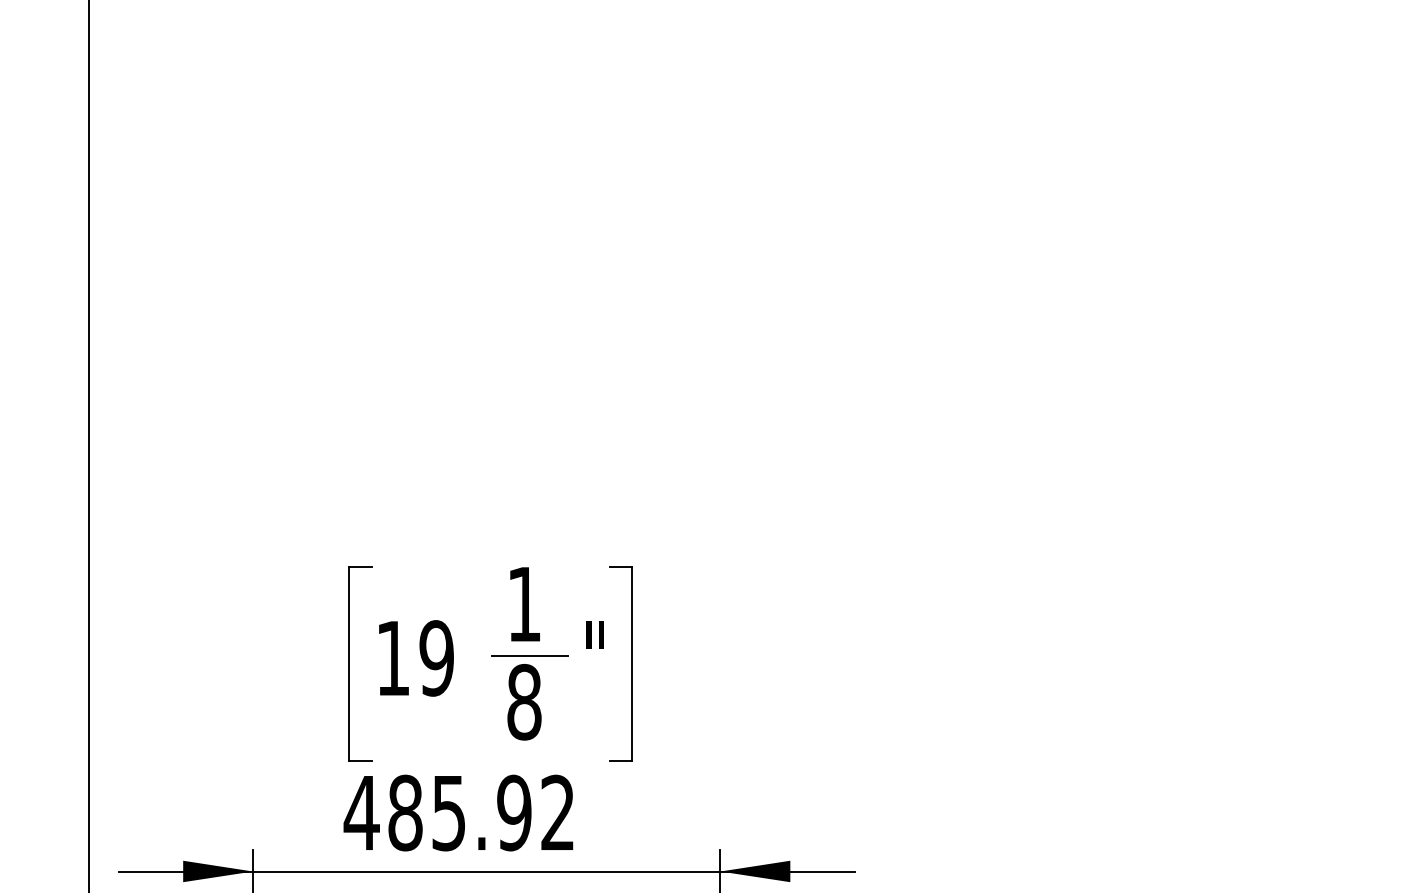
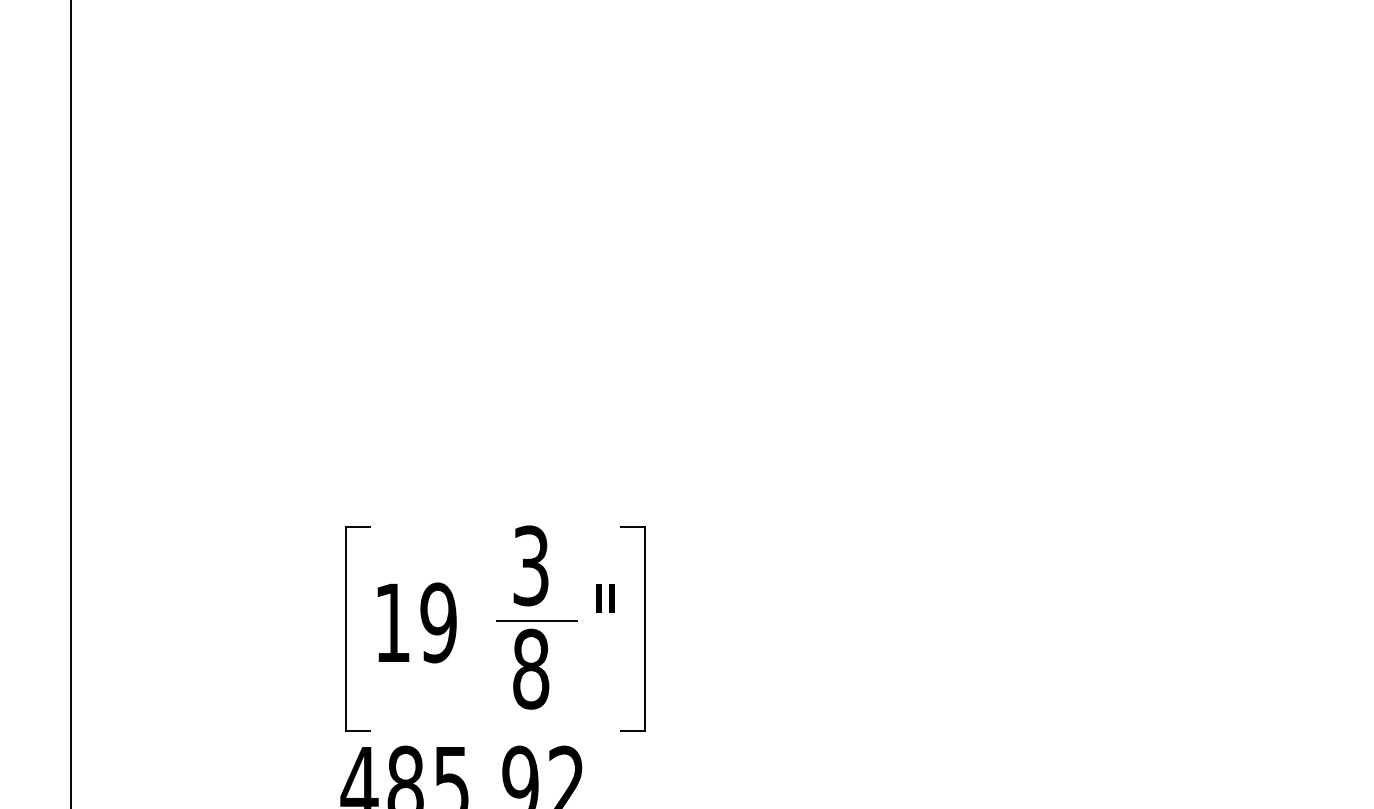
text: (524, 604) -> (531, 566), 1 -> 3

